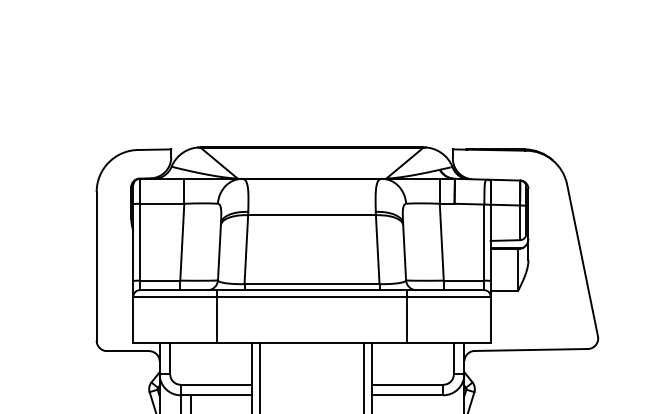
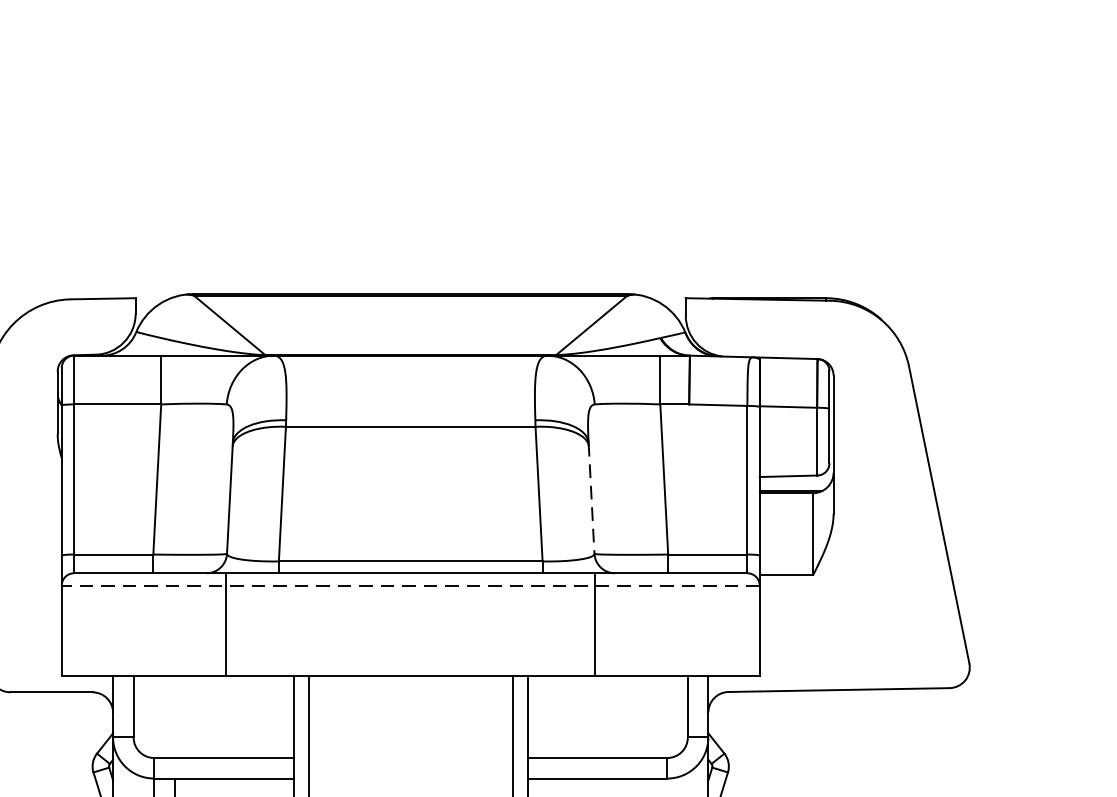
line: (404, 252) -> (591, 499), solid -> dashed
line: (312, 296) -> (411, 585), solid -> dashed

